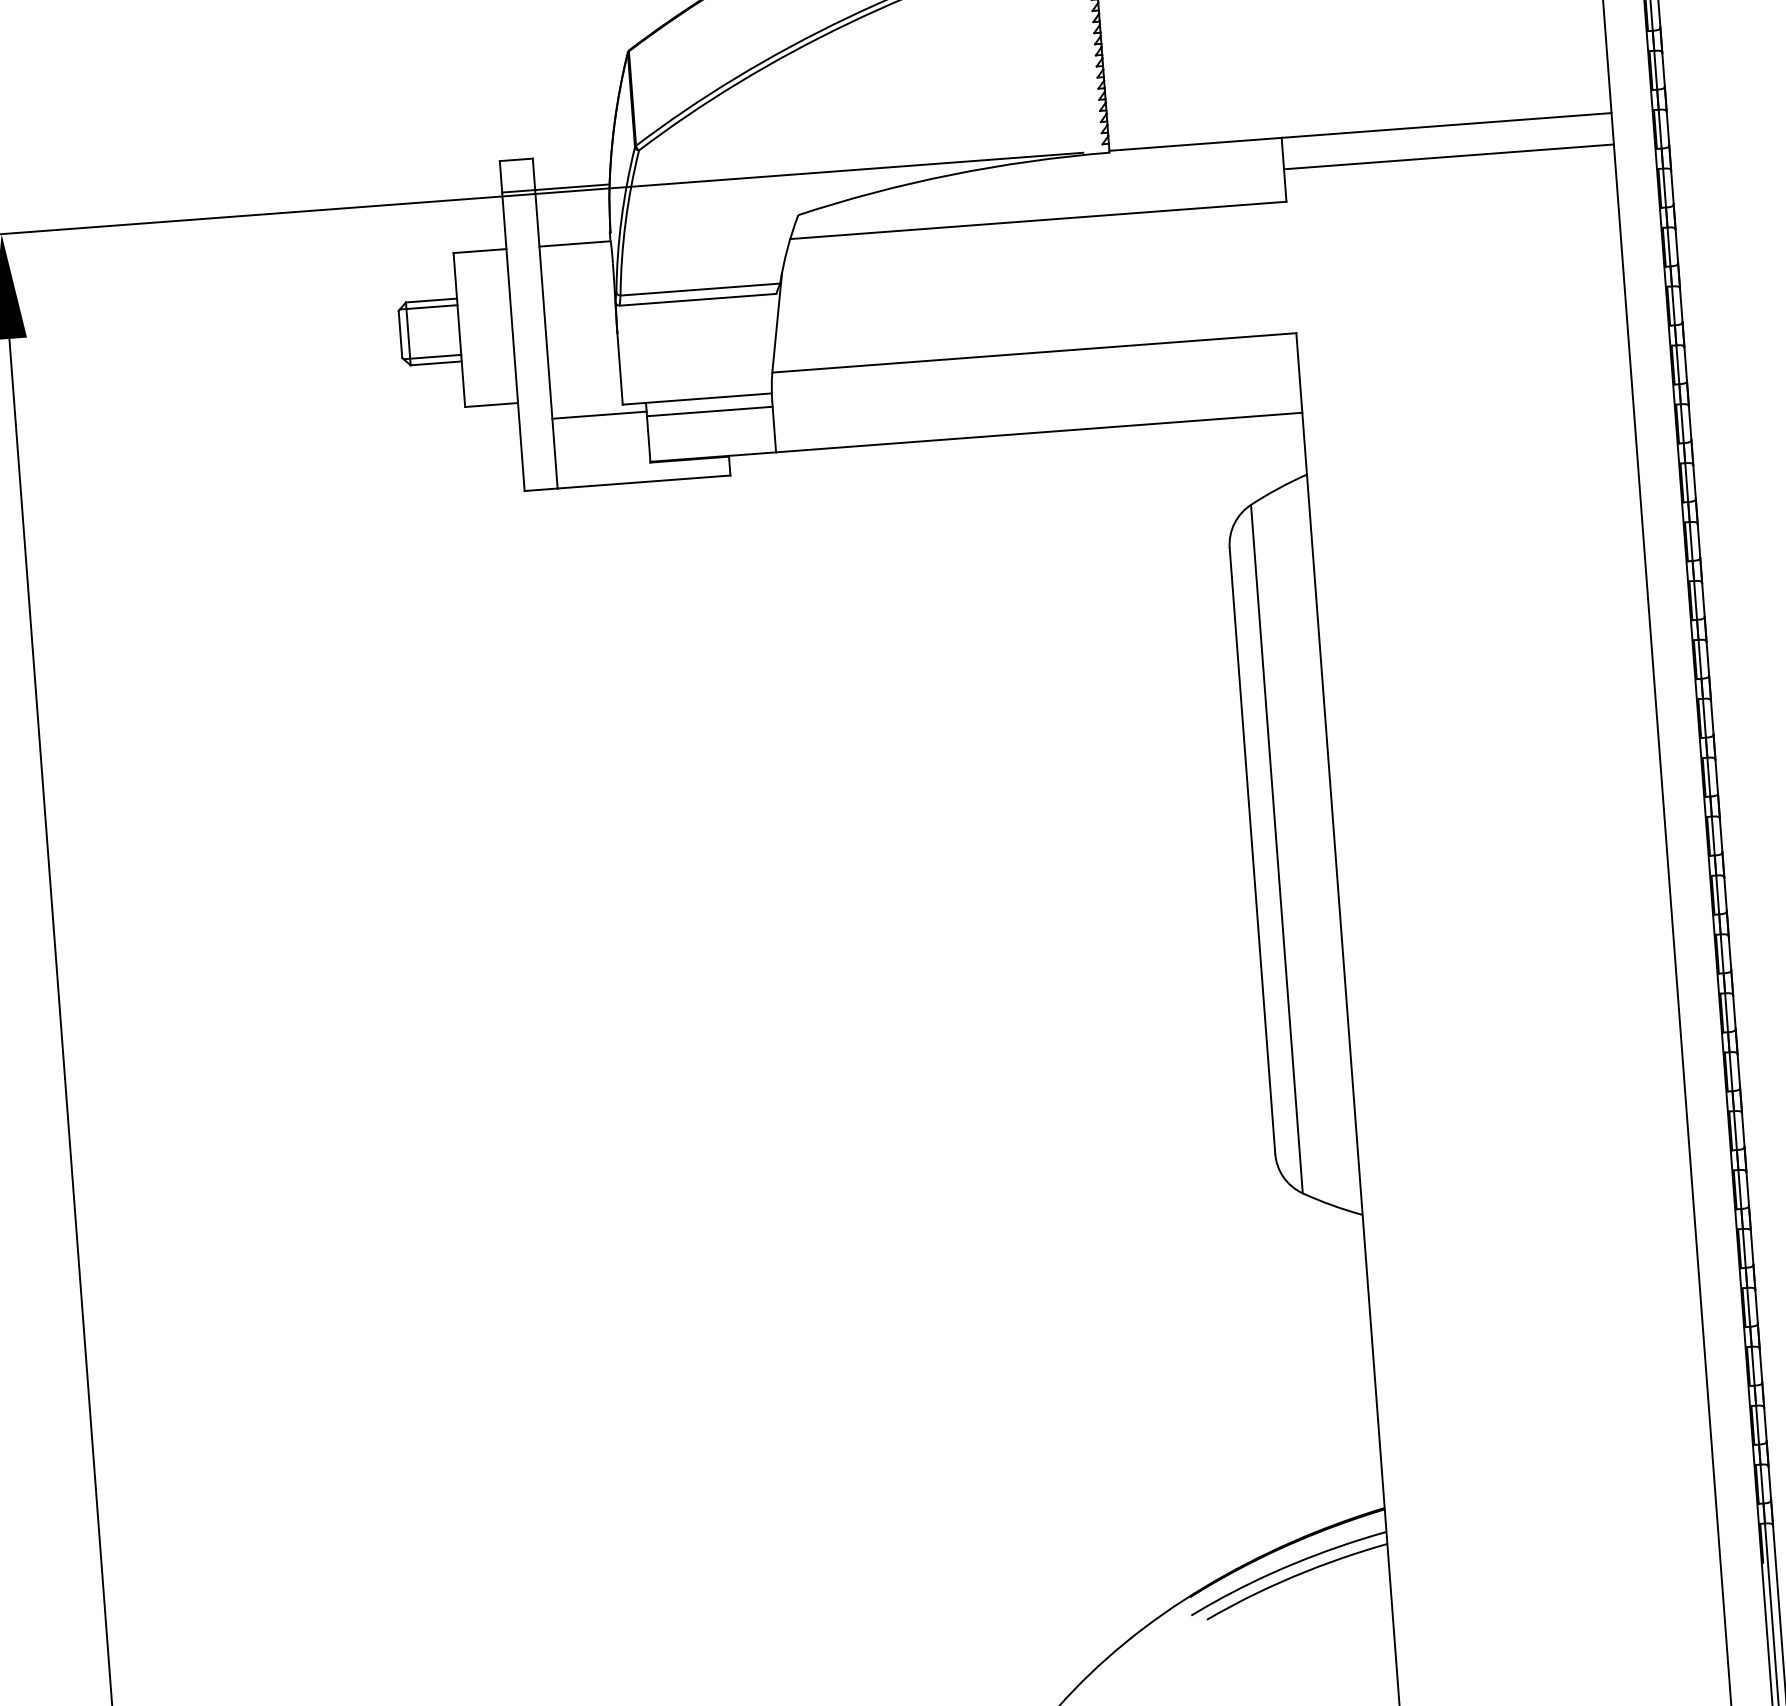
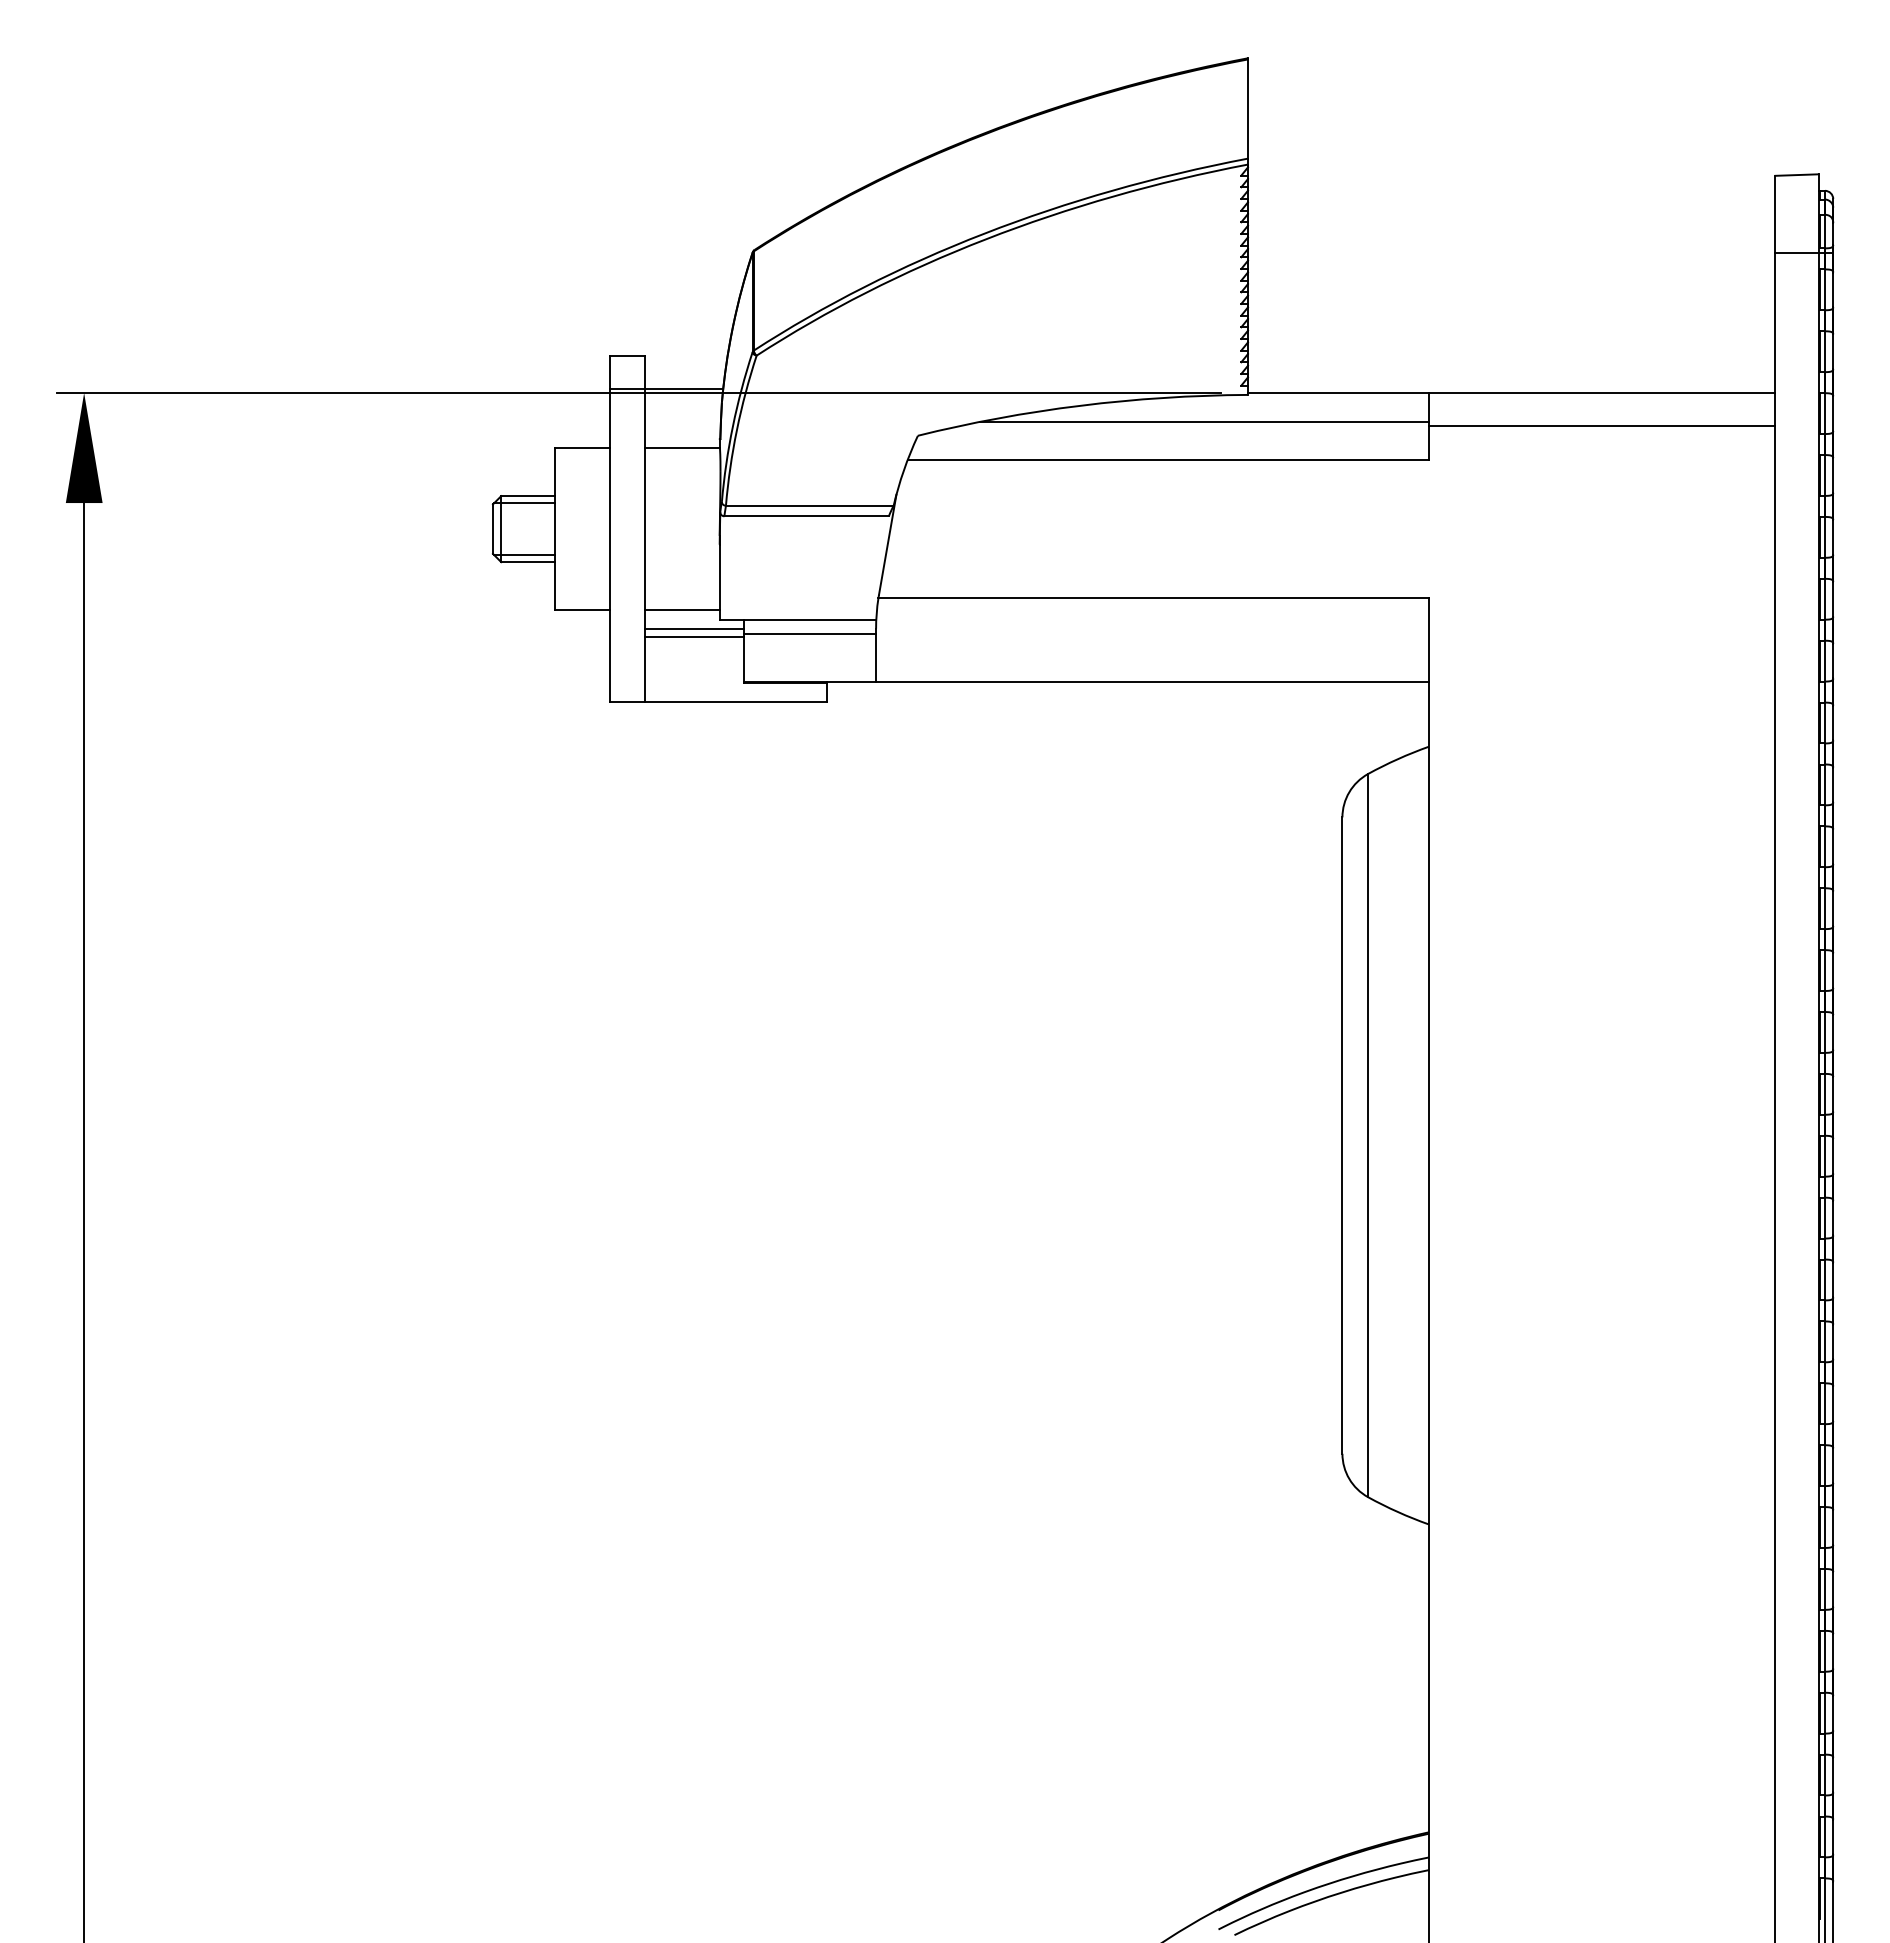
line: (1070, 181) -> (1204, 421), added
line: (586, 397) -> (682, 609), added
line: (599, 422) -> (694, 636), added

